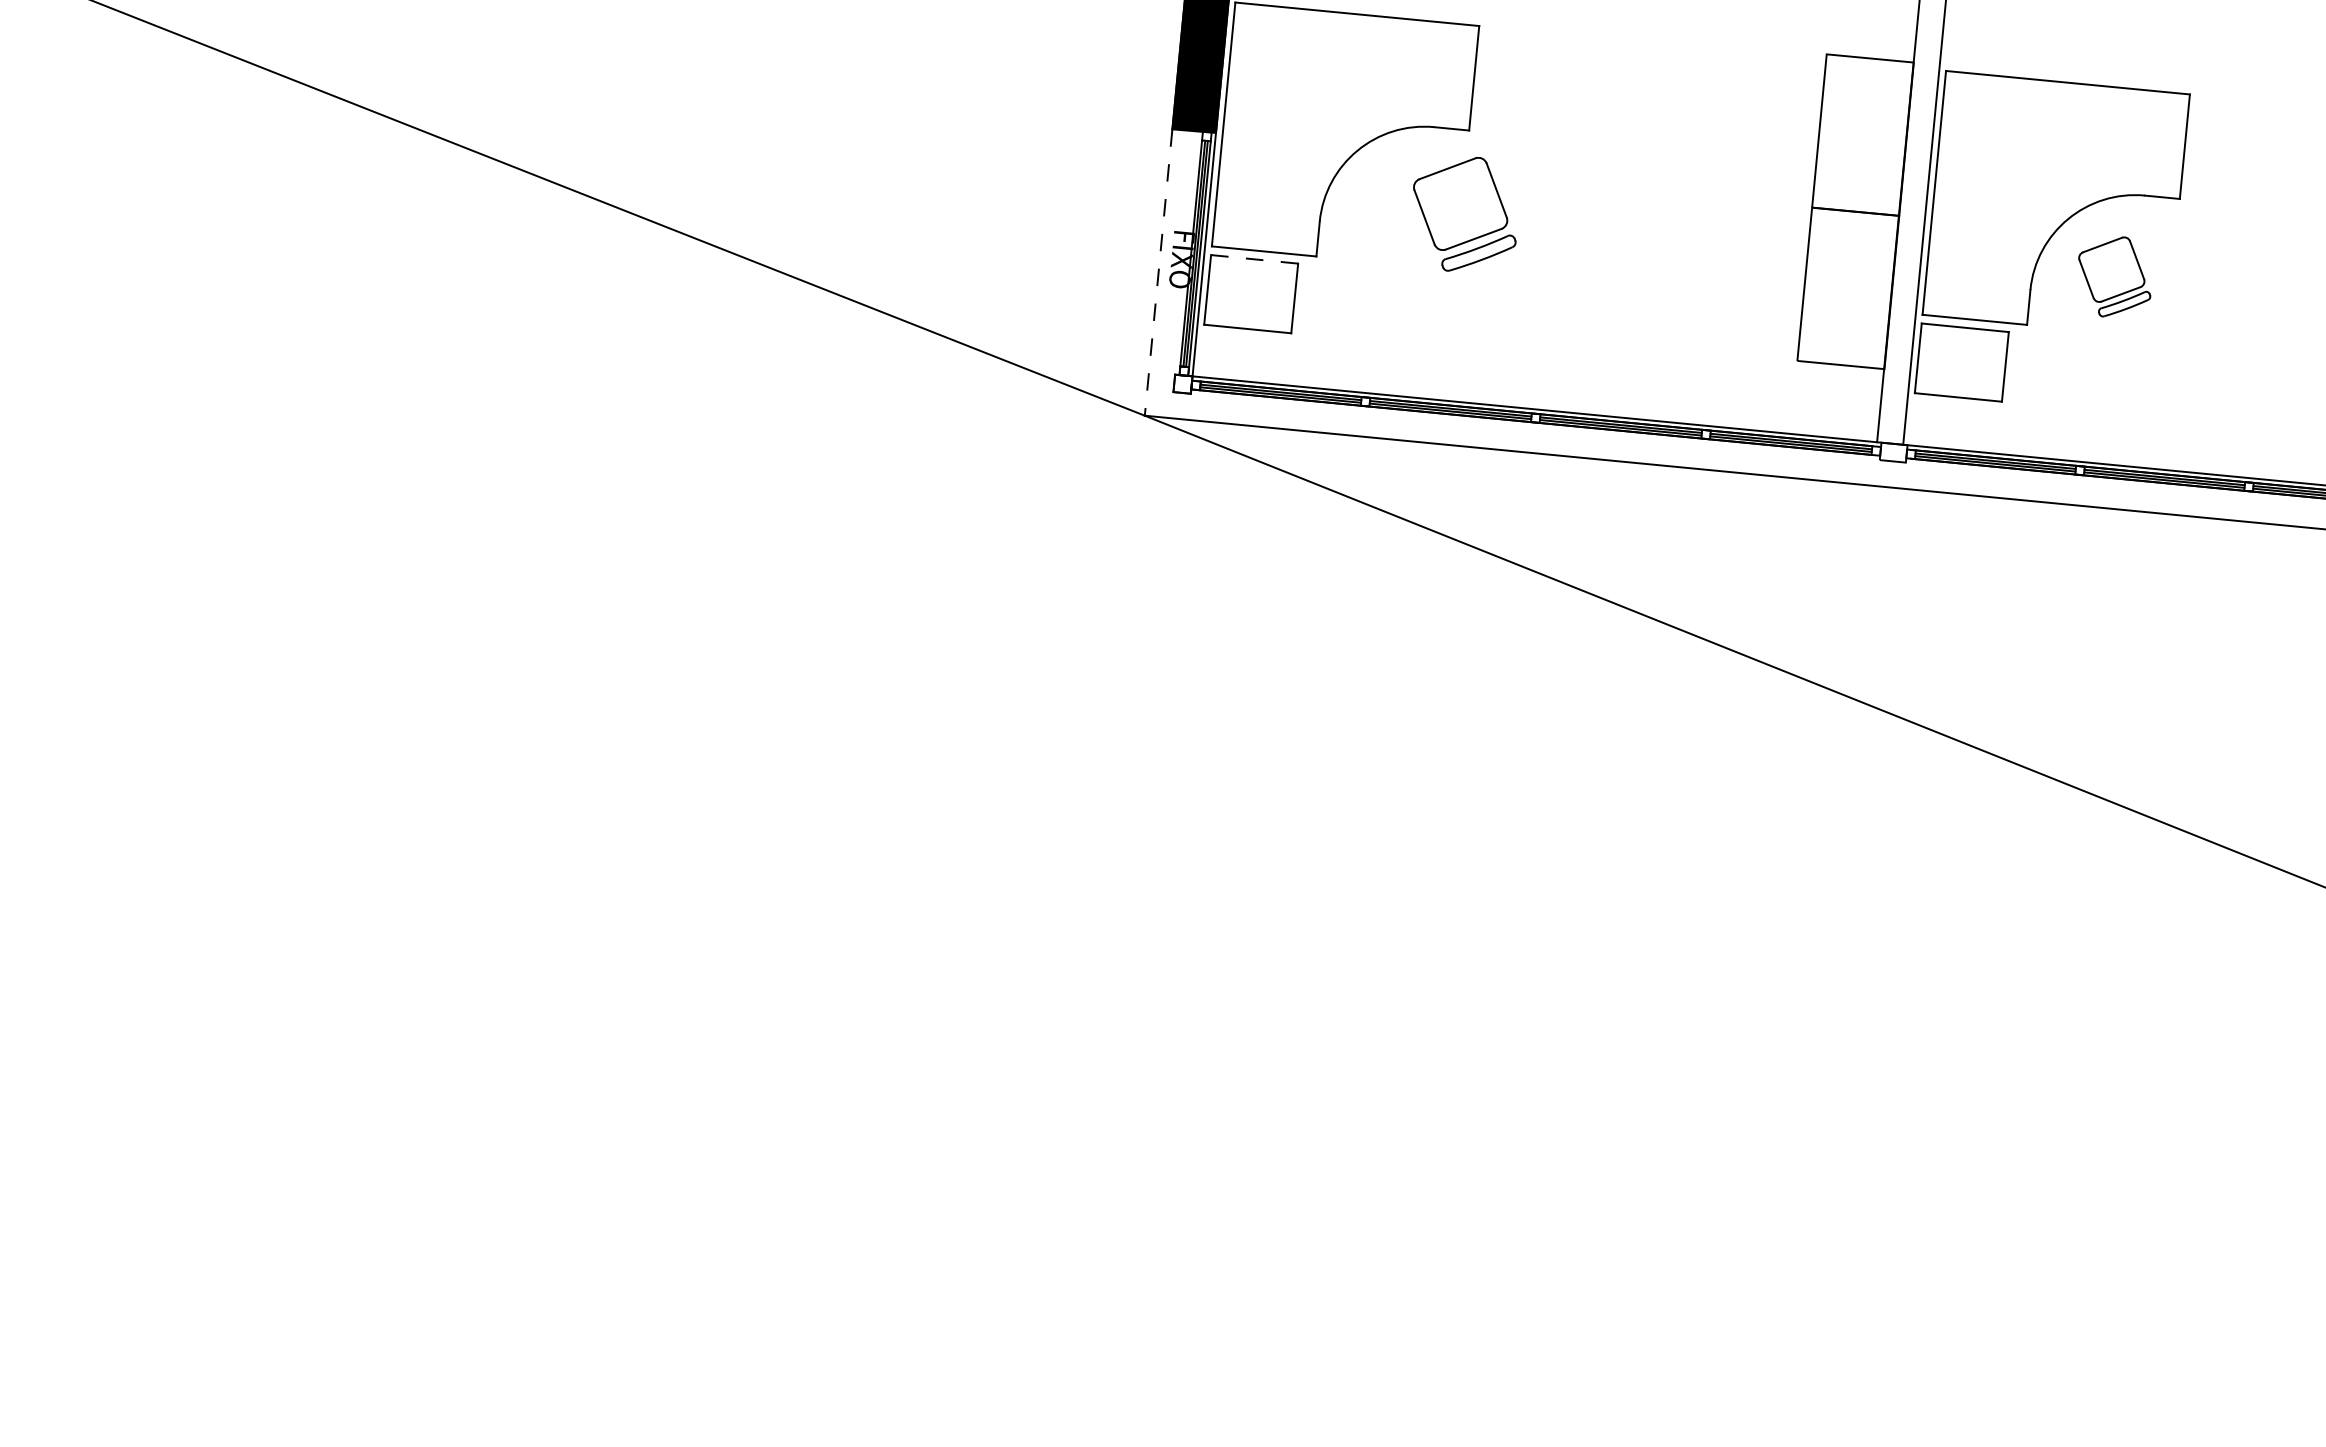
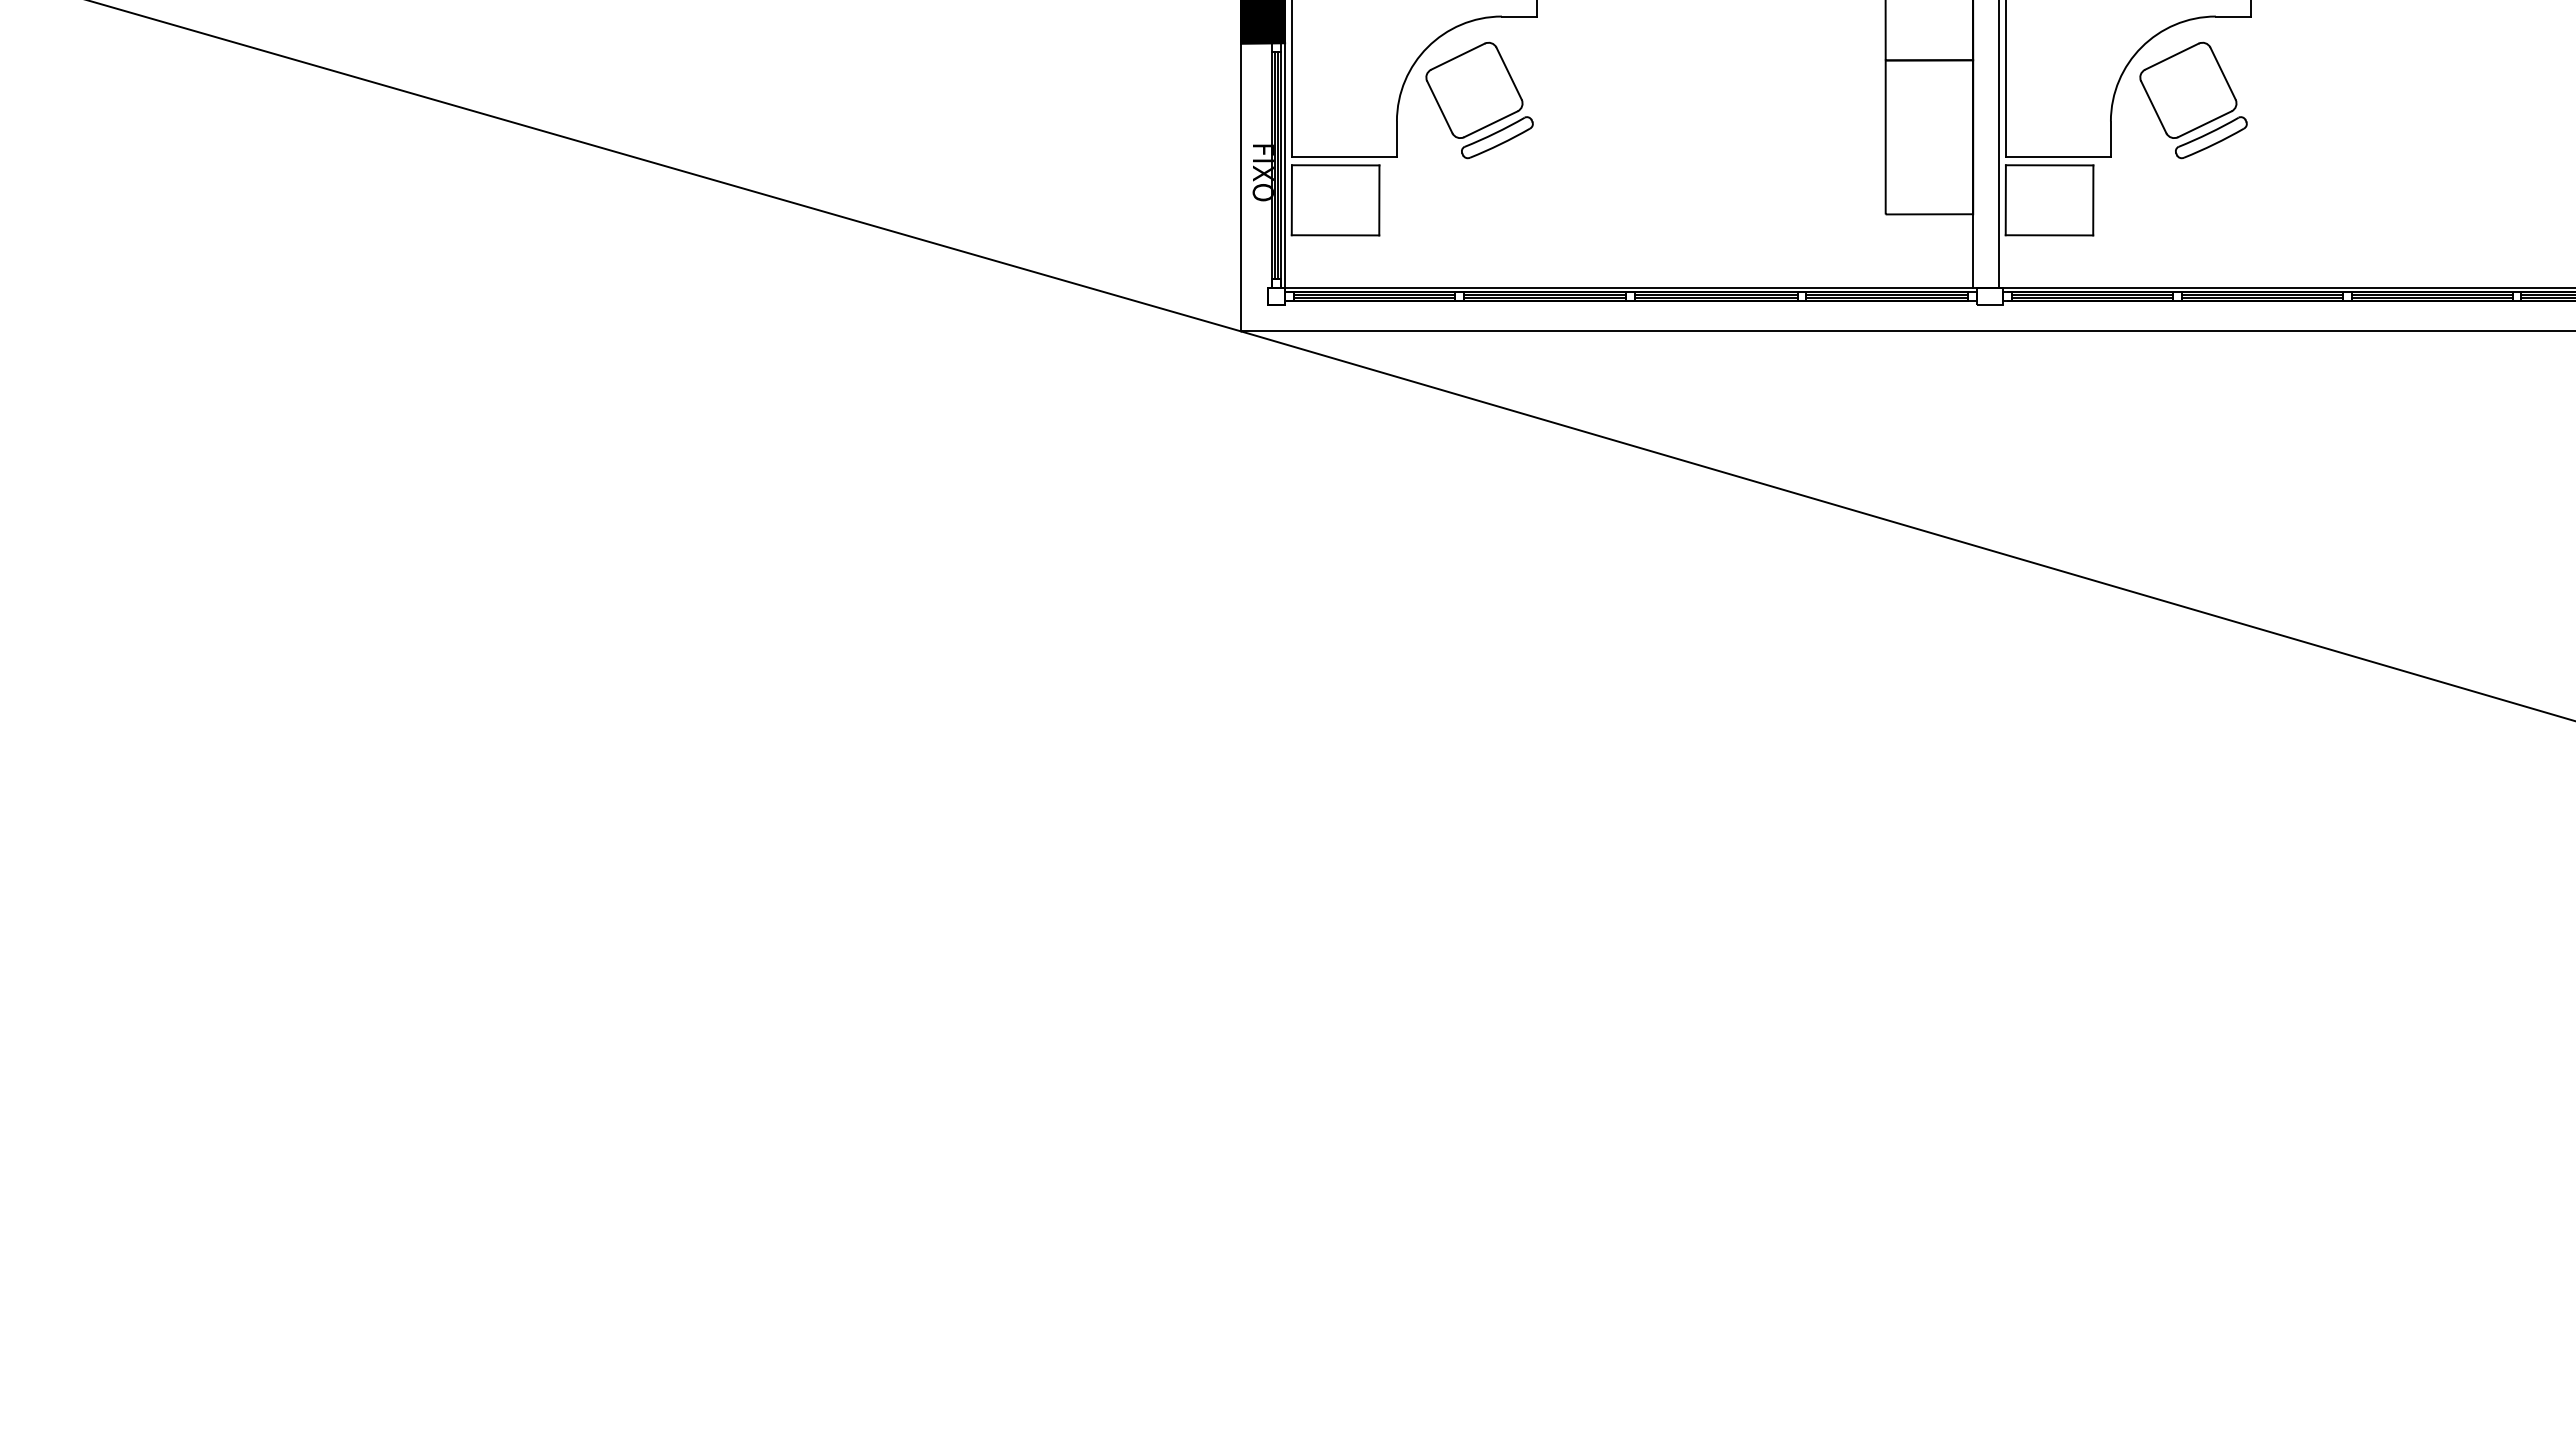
part: (1464, 214) -> (1479, 100), moved
line: (1254, 259) -> (1335, 165), dashed -> solid
line: (1158, 272) -> (1241, 187), dashed -> solid
part: (2114, 277) -> (2193, 100), size x1.43

